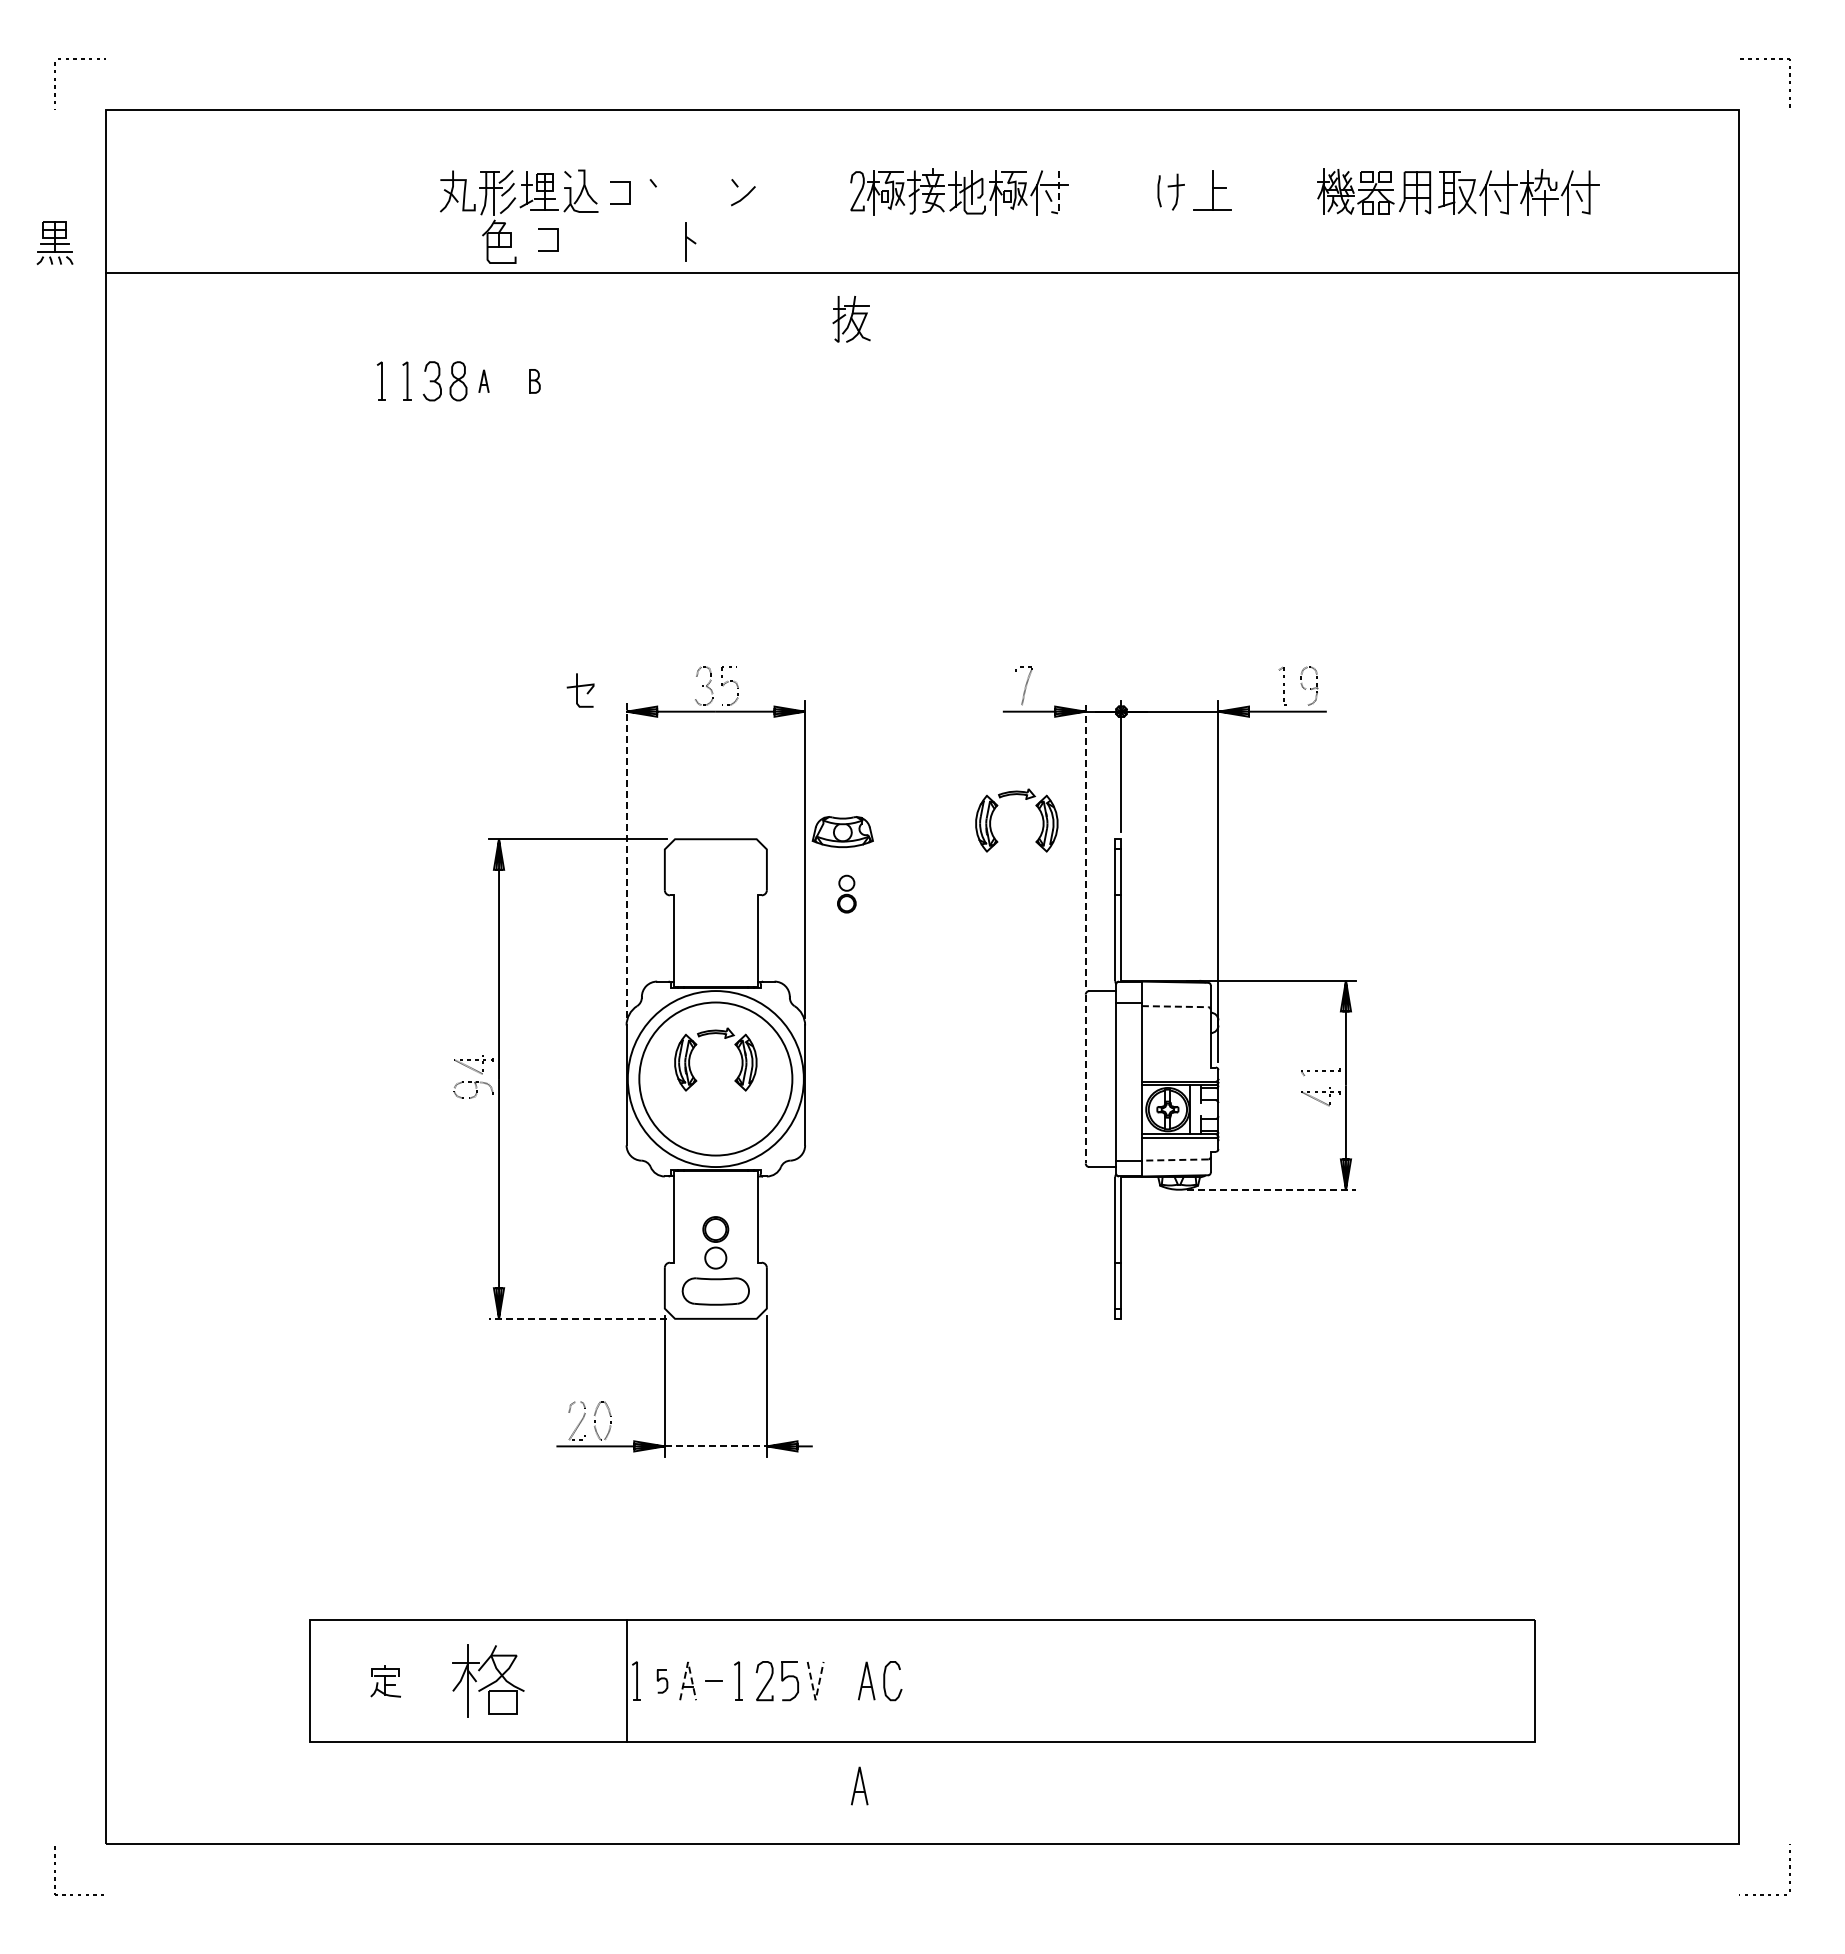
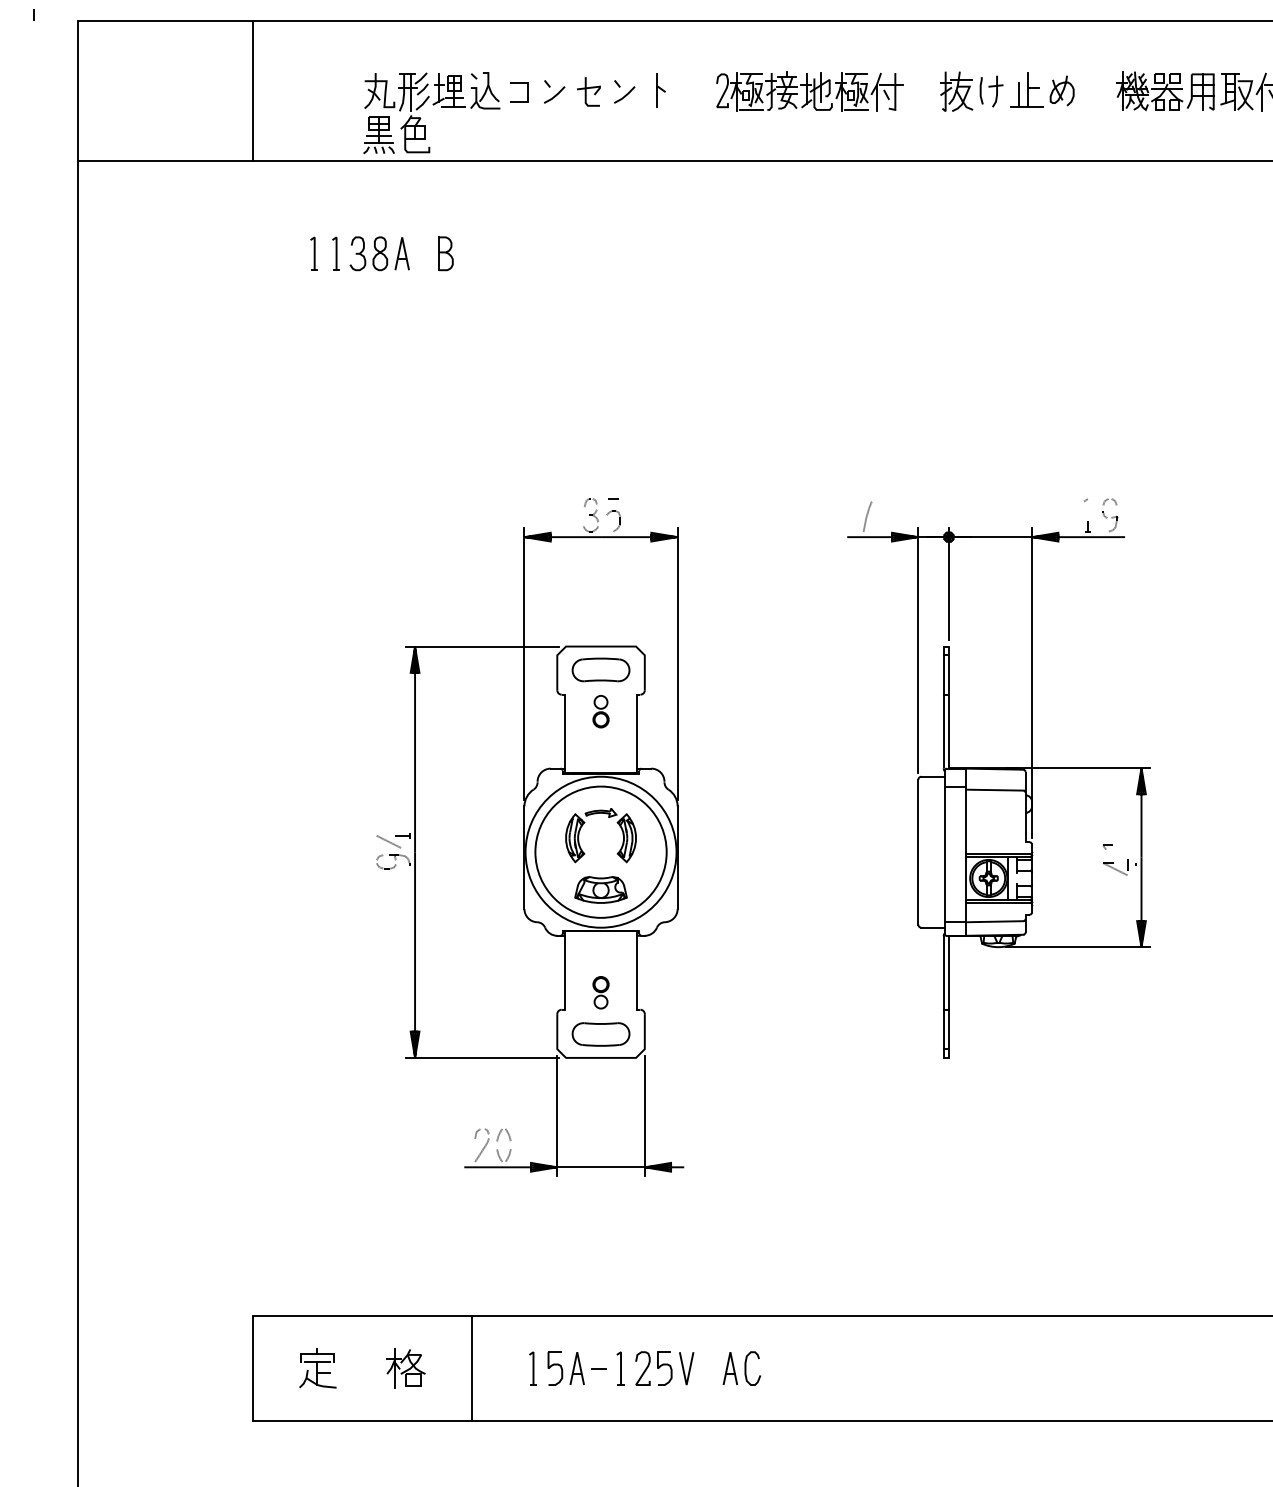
line: (310, 190) -> (253, 90), added
part: (1253, 191) -> (1062, 90), added
line: (1203, 195) -> (1019, 94), added
line: (662, 196) -> (555, 95), added
line: (1058, 196) -> (894, 95), dashed -> solid
line: (890, 213) -> (750, 109), added
line: (1013, 213) -> (856, 109), added
line: (557, 239) -> (465, 132), removed
part: (690, 241) -> (660, 90), moved
part: (54, 242) -> (378, 134), moved
part: (851, 319) -> (956, 91), moved
part: (483, 381) -> (401, 253), size x1.67
part: (534, 381) -> (445, 253), size x1.67
part: (580, 690) -> (588, 91), moved
part: (1025, 799) -> (866, 612), removed
part: (842, 831) -> (600, 889), moved
line: (1085, 844) -> (918, 651), dashed -> solid
line: (626, 859) -> (524, 663), dashed -> solid
part: (715, 866) -> (600, 669), added
part: (846, 893) -> (600, 711), moved
line: (1175, 1006) -> (995, 790), dashed -> solid
line: (1085, 1079) -> (918, 852), dashed -> solid
line: (1174, 1160) -> (994, 922), dashed -> solid
line: (1272, 1190) -> (1078, 947), dashed -> solid
part: (715, 1242) -> (600, 992), size x0.71
line: (577, 1318) -> (482, 1057), dashed -> solid
line: (716, 1446) -> (601, 1167), dashed -> solid
line: (688, 1661) -> (577, 1351), dashed -> solid
part: (488, 1680) -> (406, 1368), size x0.62
line: (627, 1680) -> (472, 1368), moved
part: (385, 1681) -> (317, 1368), size x1.43
part: (662, 1681) -> (555, 1368), size x1.67
line: (815, 1700) -> (686, 1385), dashed -> solid
part: (859, 1785) -> (724, 1458), removed

